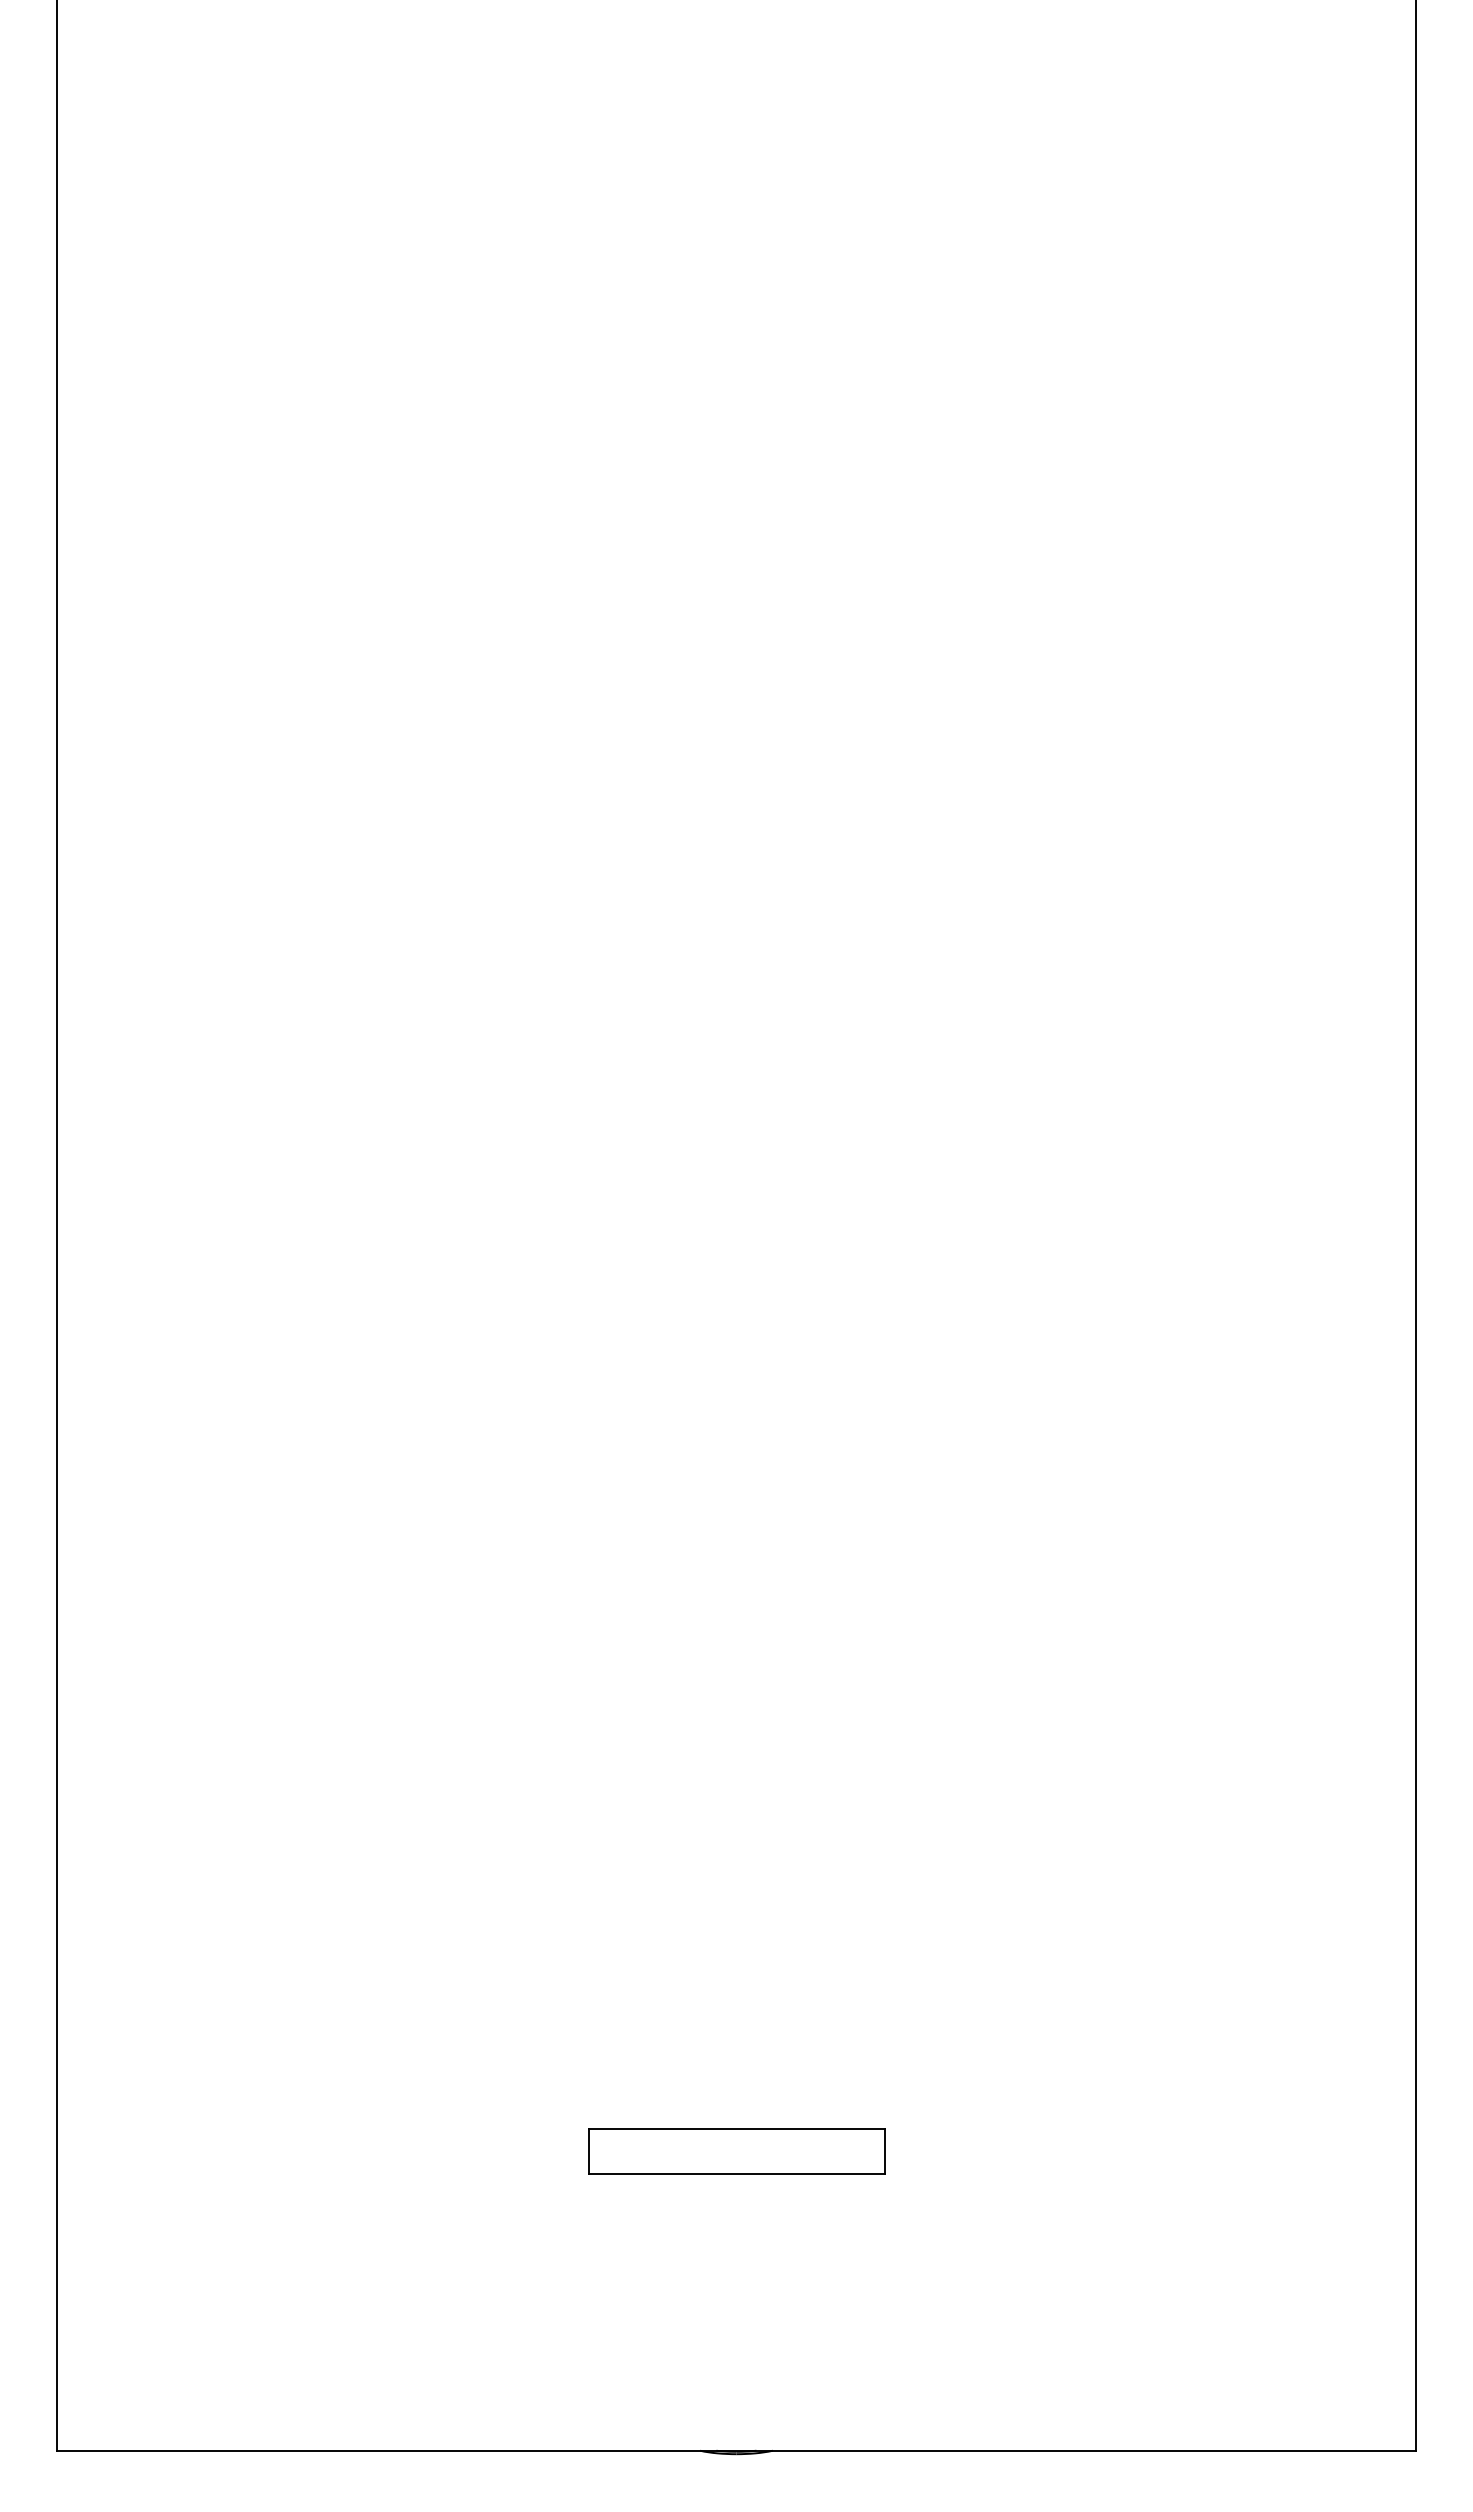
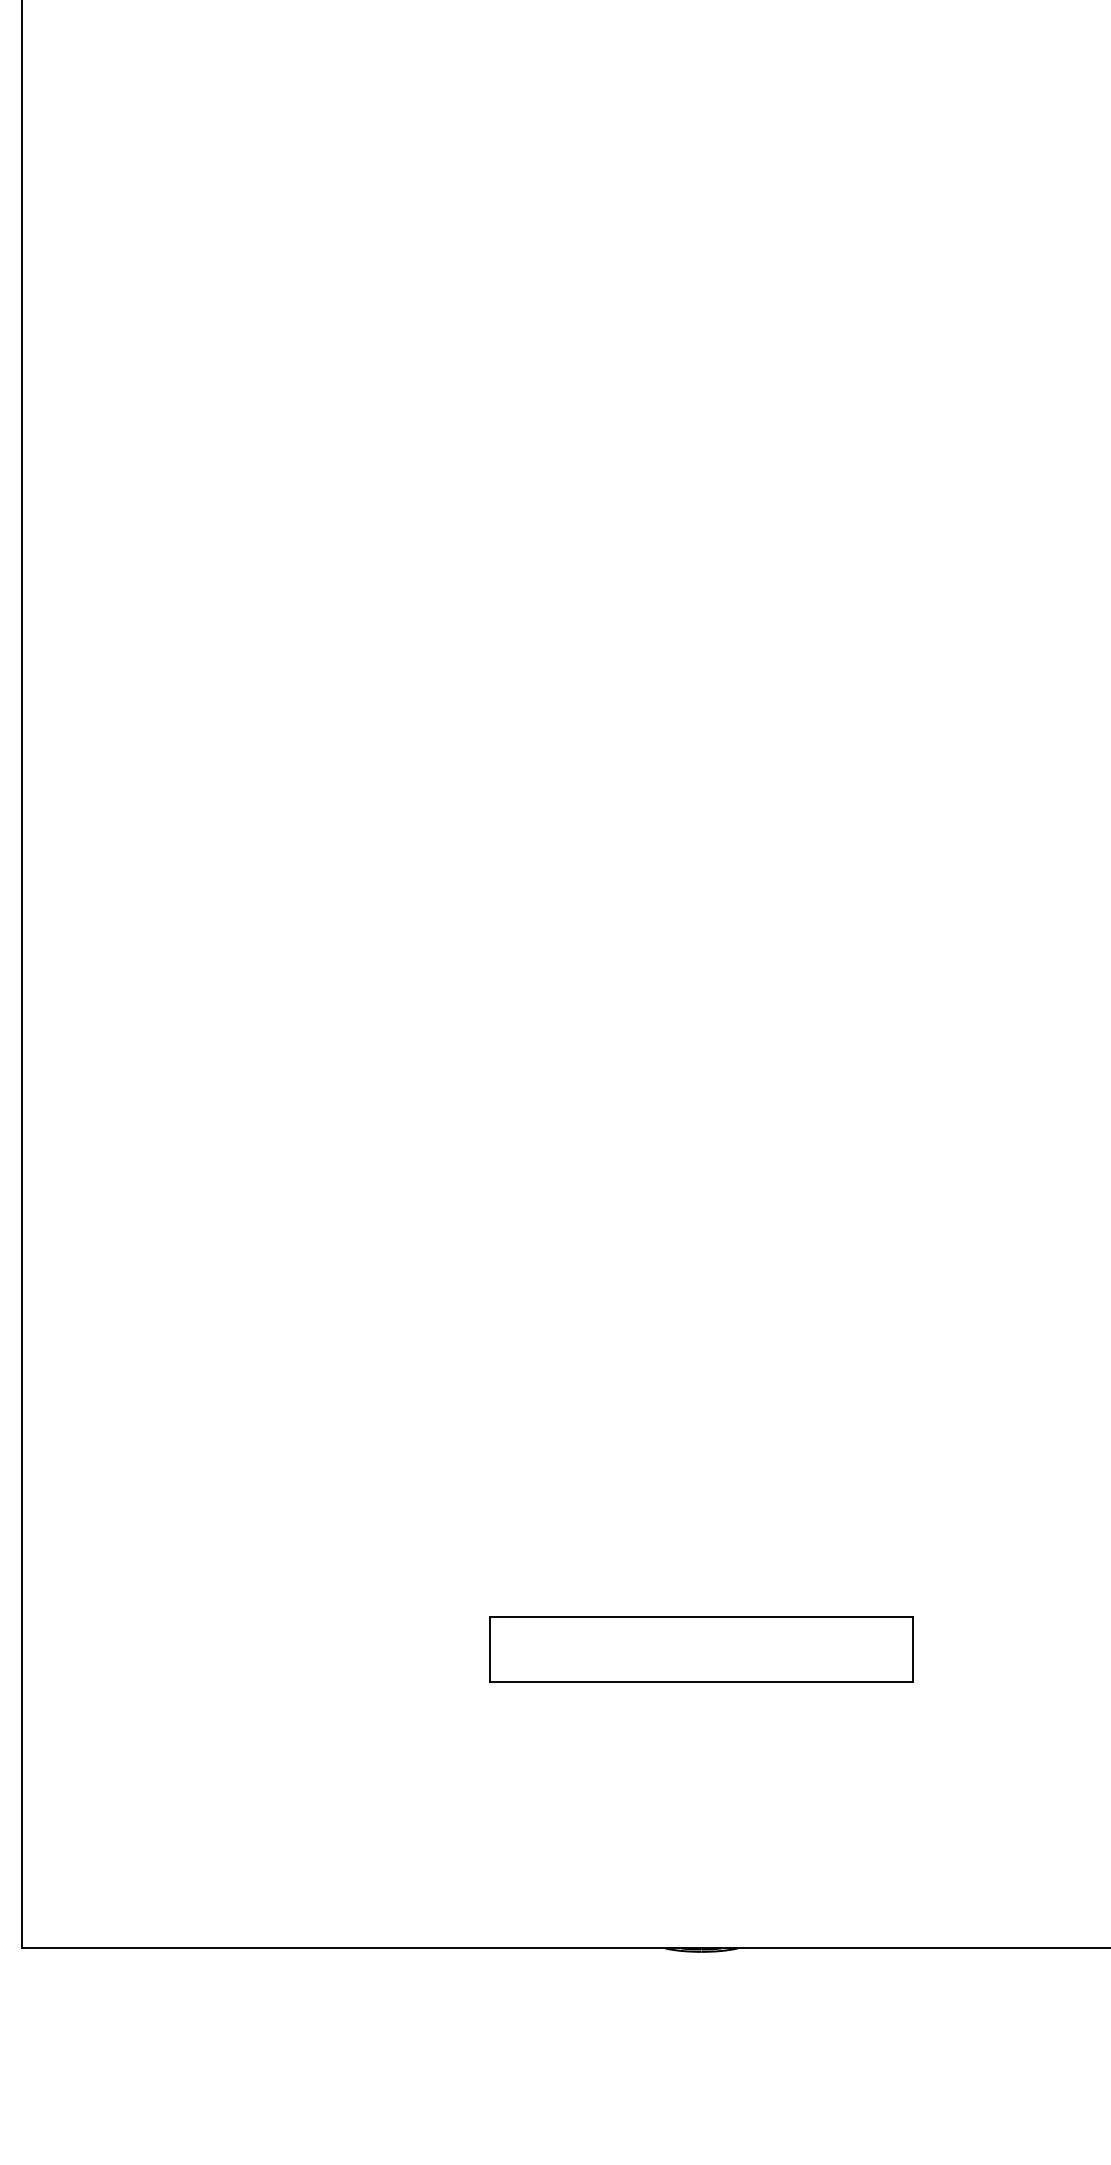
part: (736, 2151) -> (701, 1649), size x1.43

